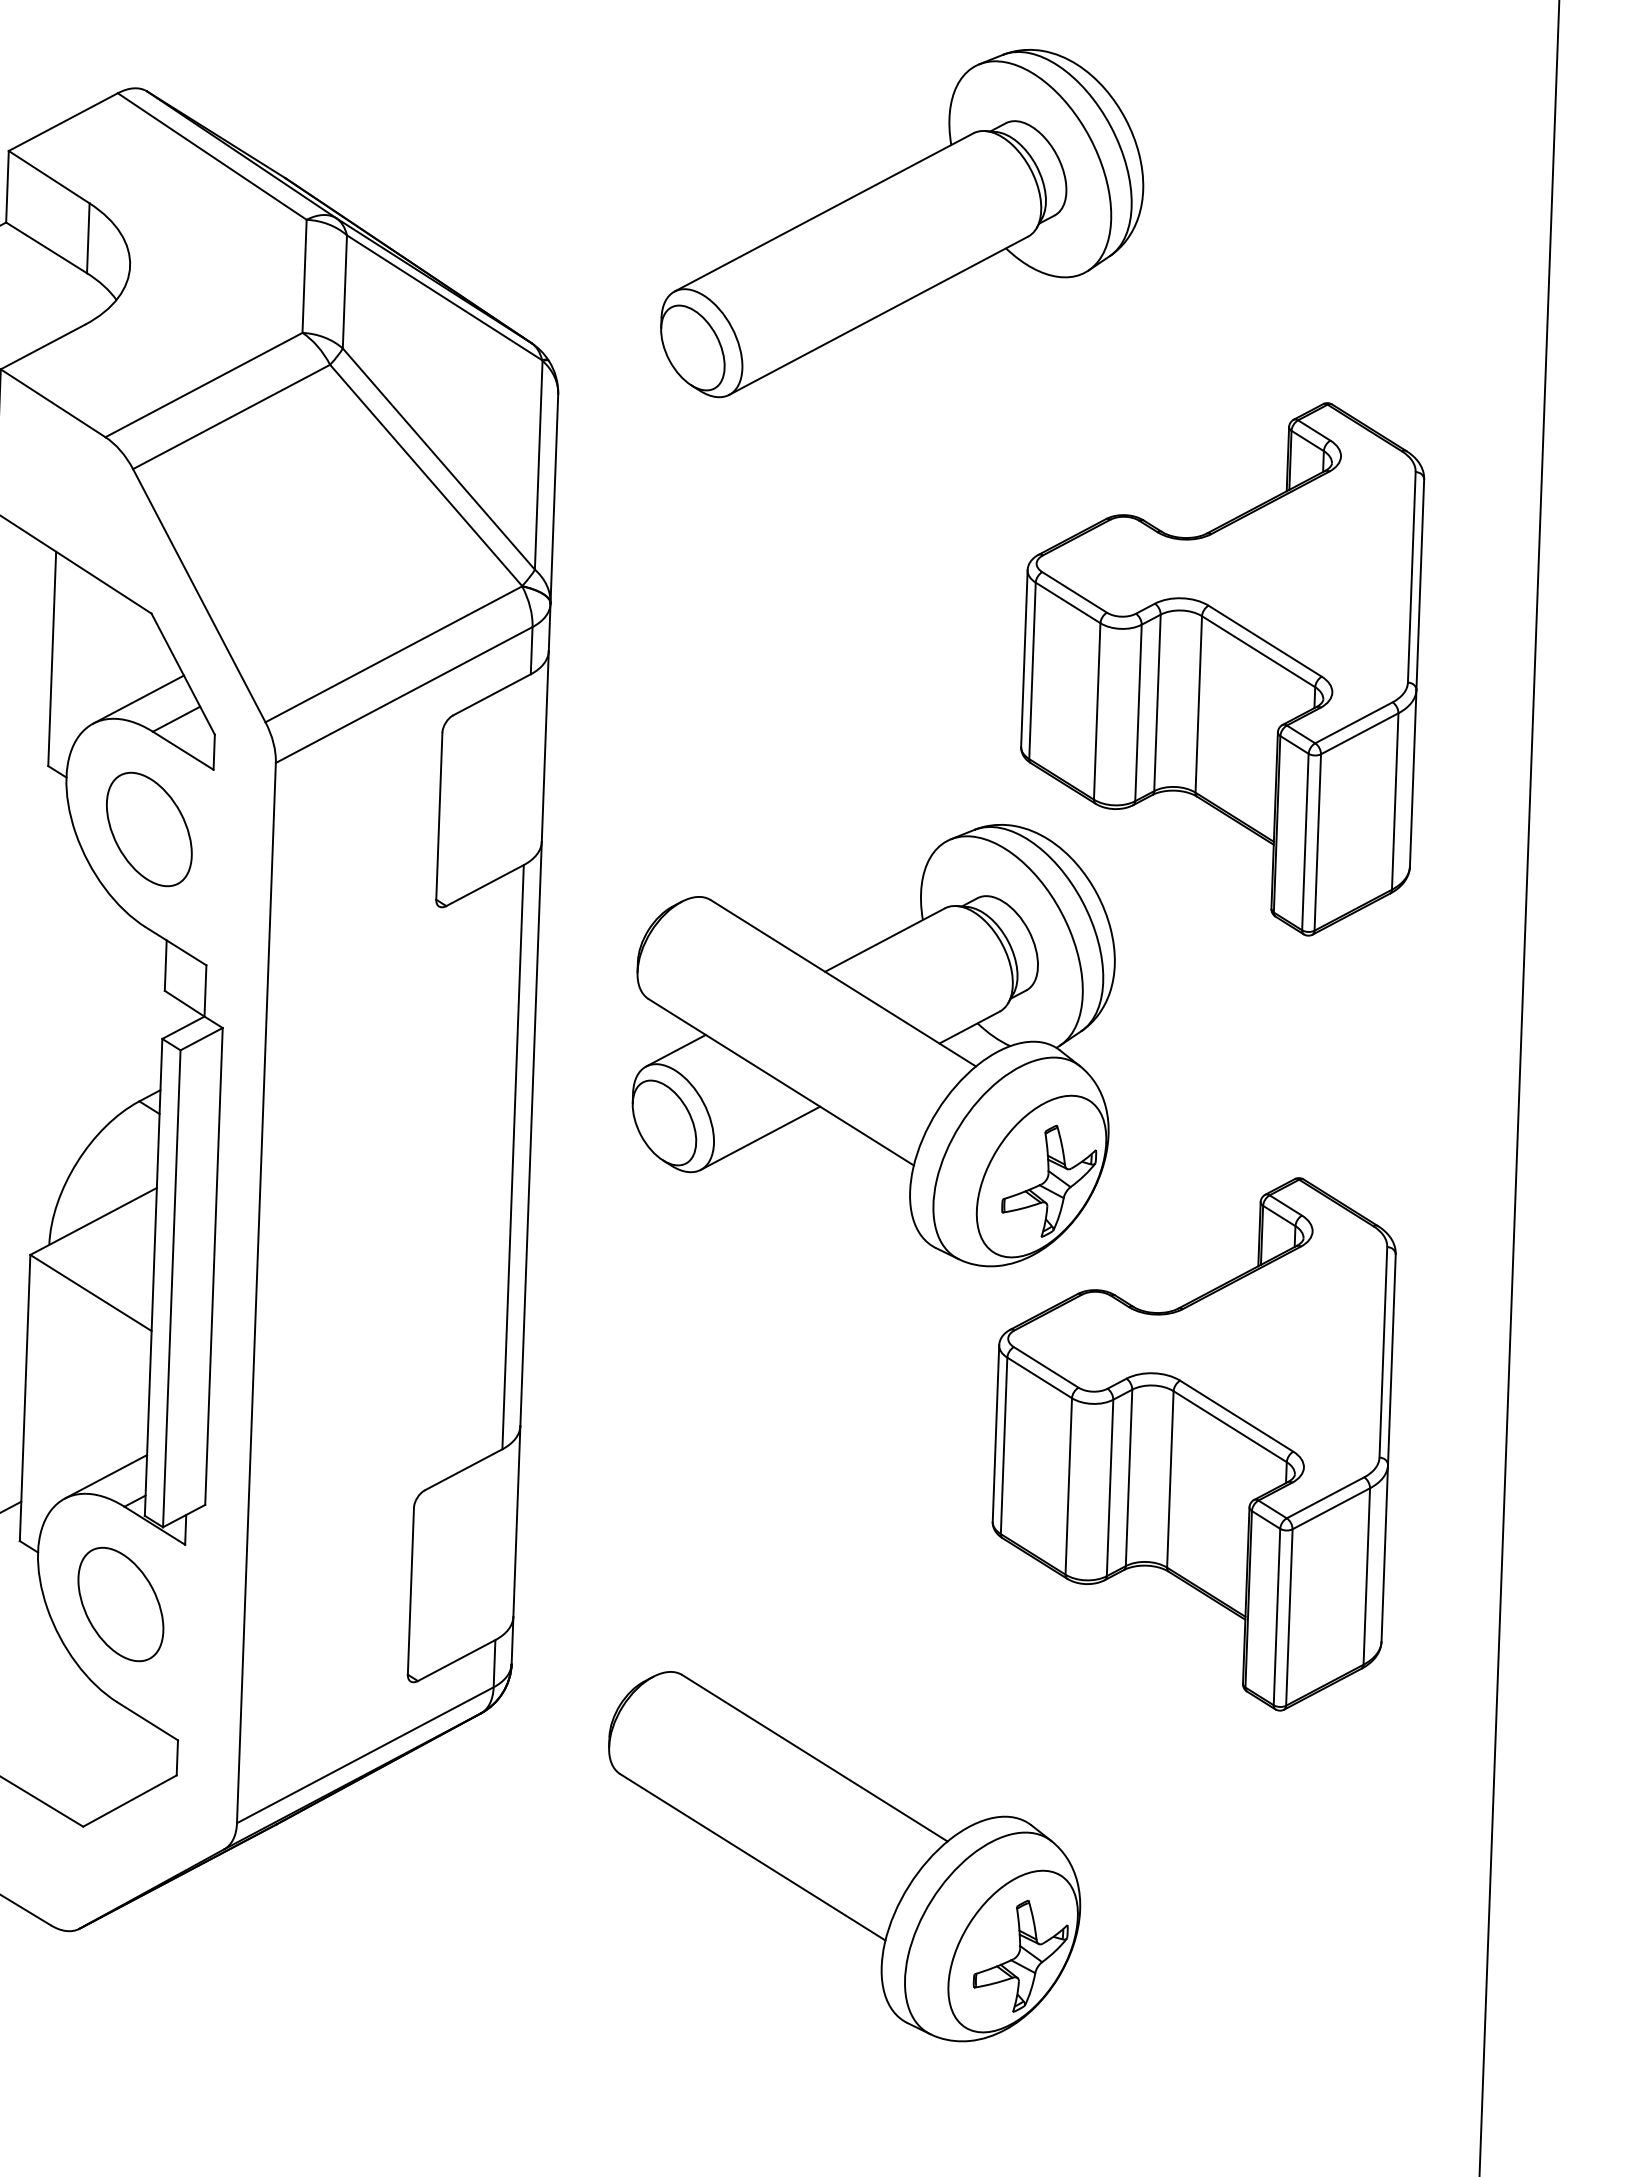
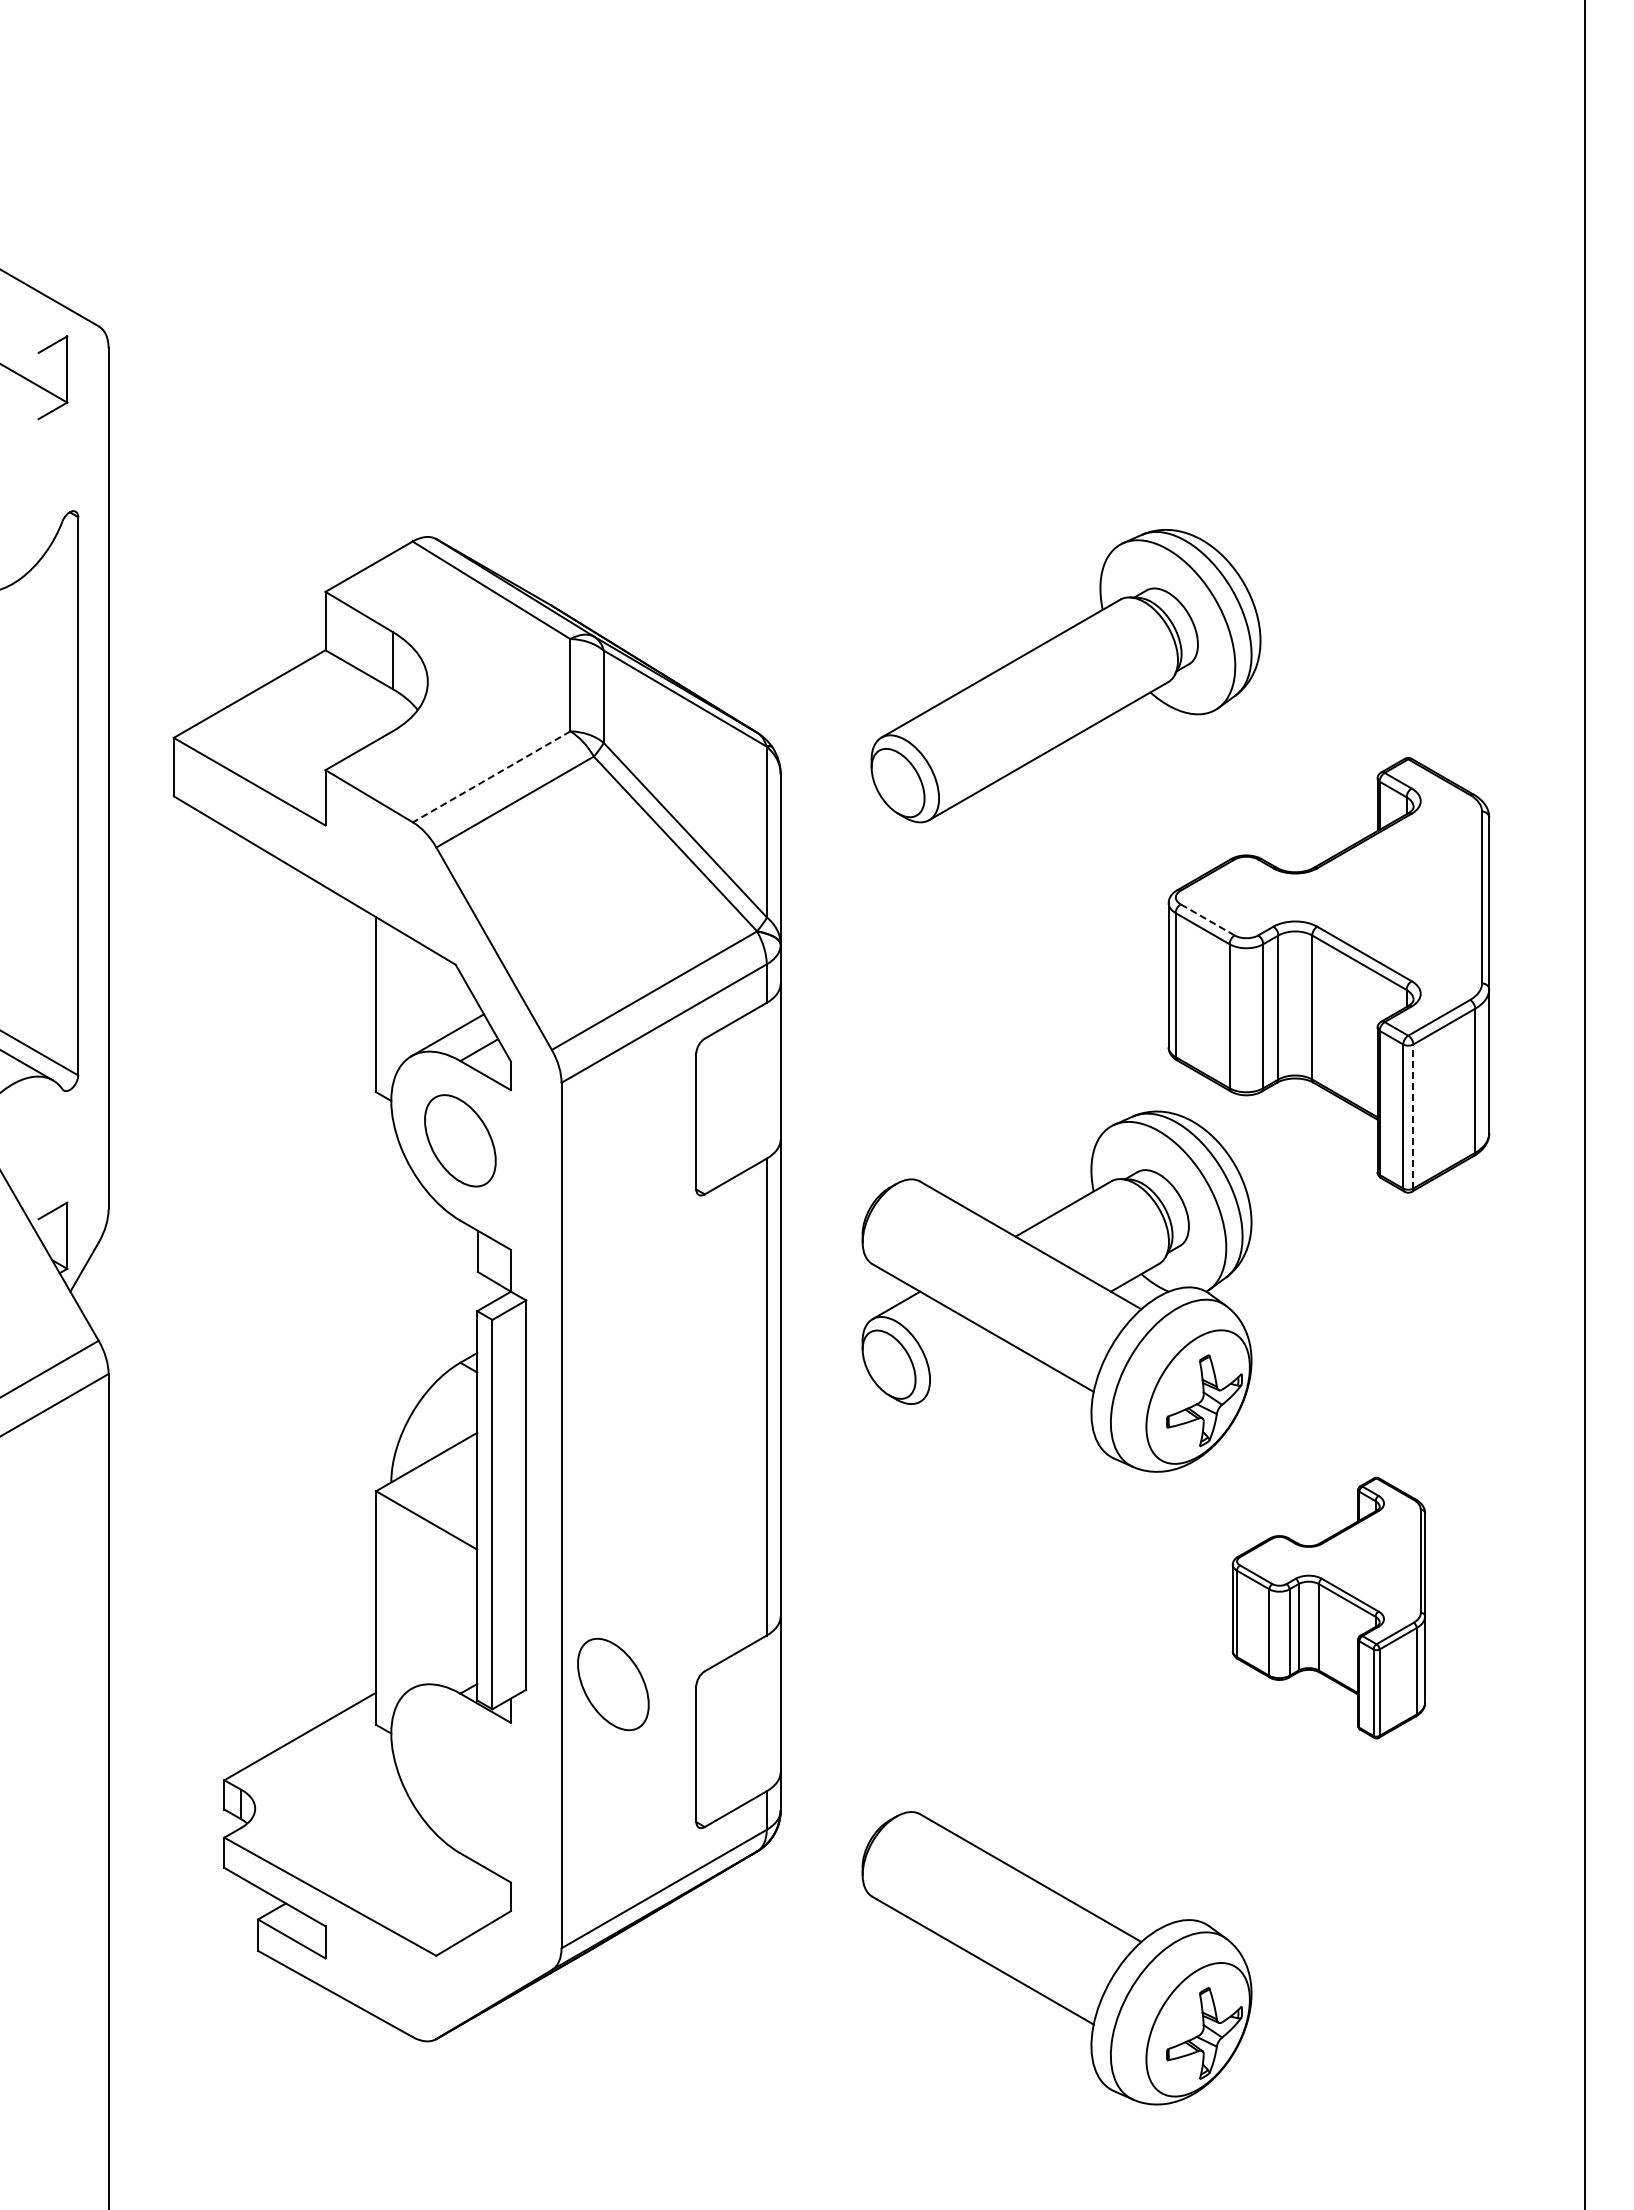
part: (902, 225) -> (1065, 676), moved
line: (203, 384) -> (491, 776), solid -> dashed
line: (1074, 591) -> (1207, 919), solid -> dashed
line: (1317, 842) -> (1413, 1116), solid -> dashed
line: (760, 1137) -> (967, 1373), removed
part: (1191, 1440) -> (1328, 1607), size x0.6
line: (106, 1476) -> (444, 1669), removed
part: (121, 1604) -> (613, 1684), moved

